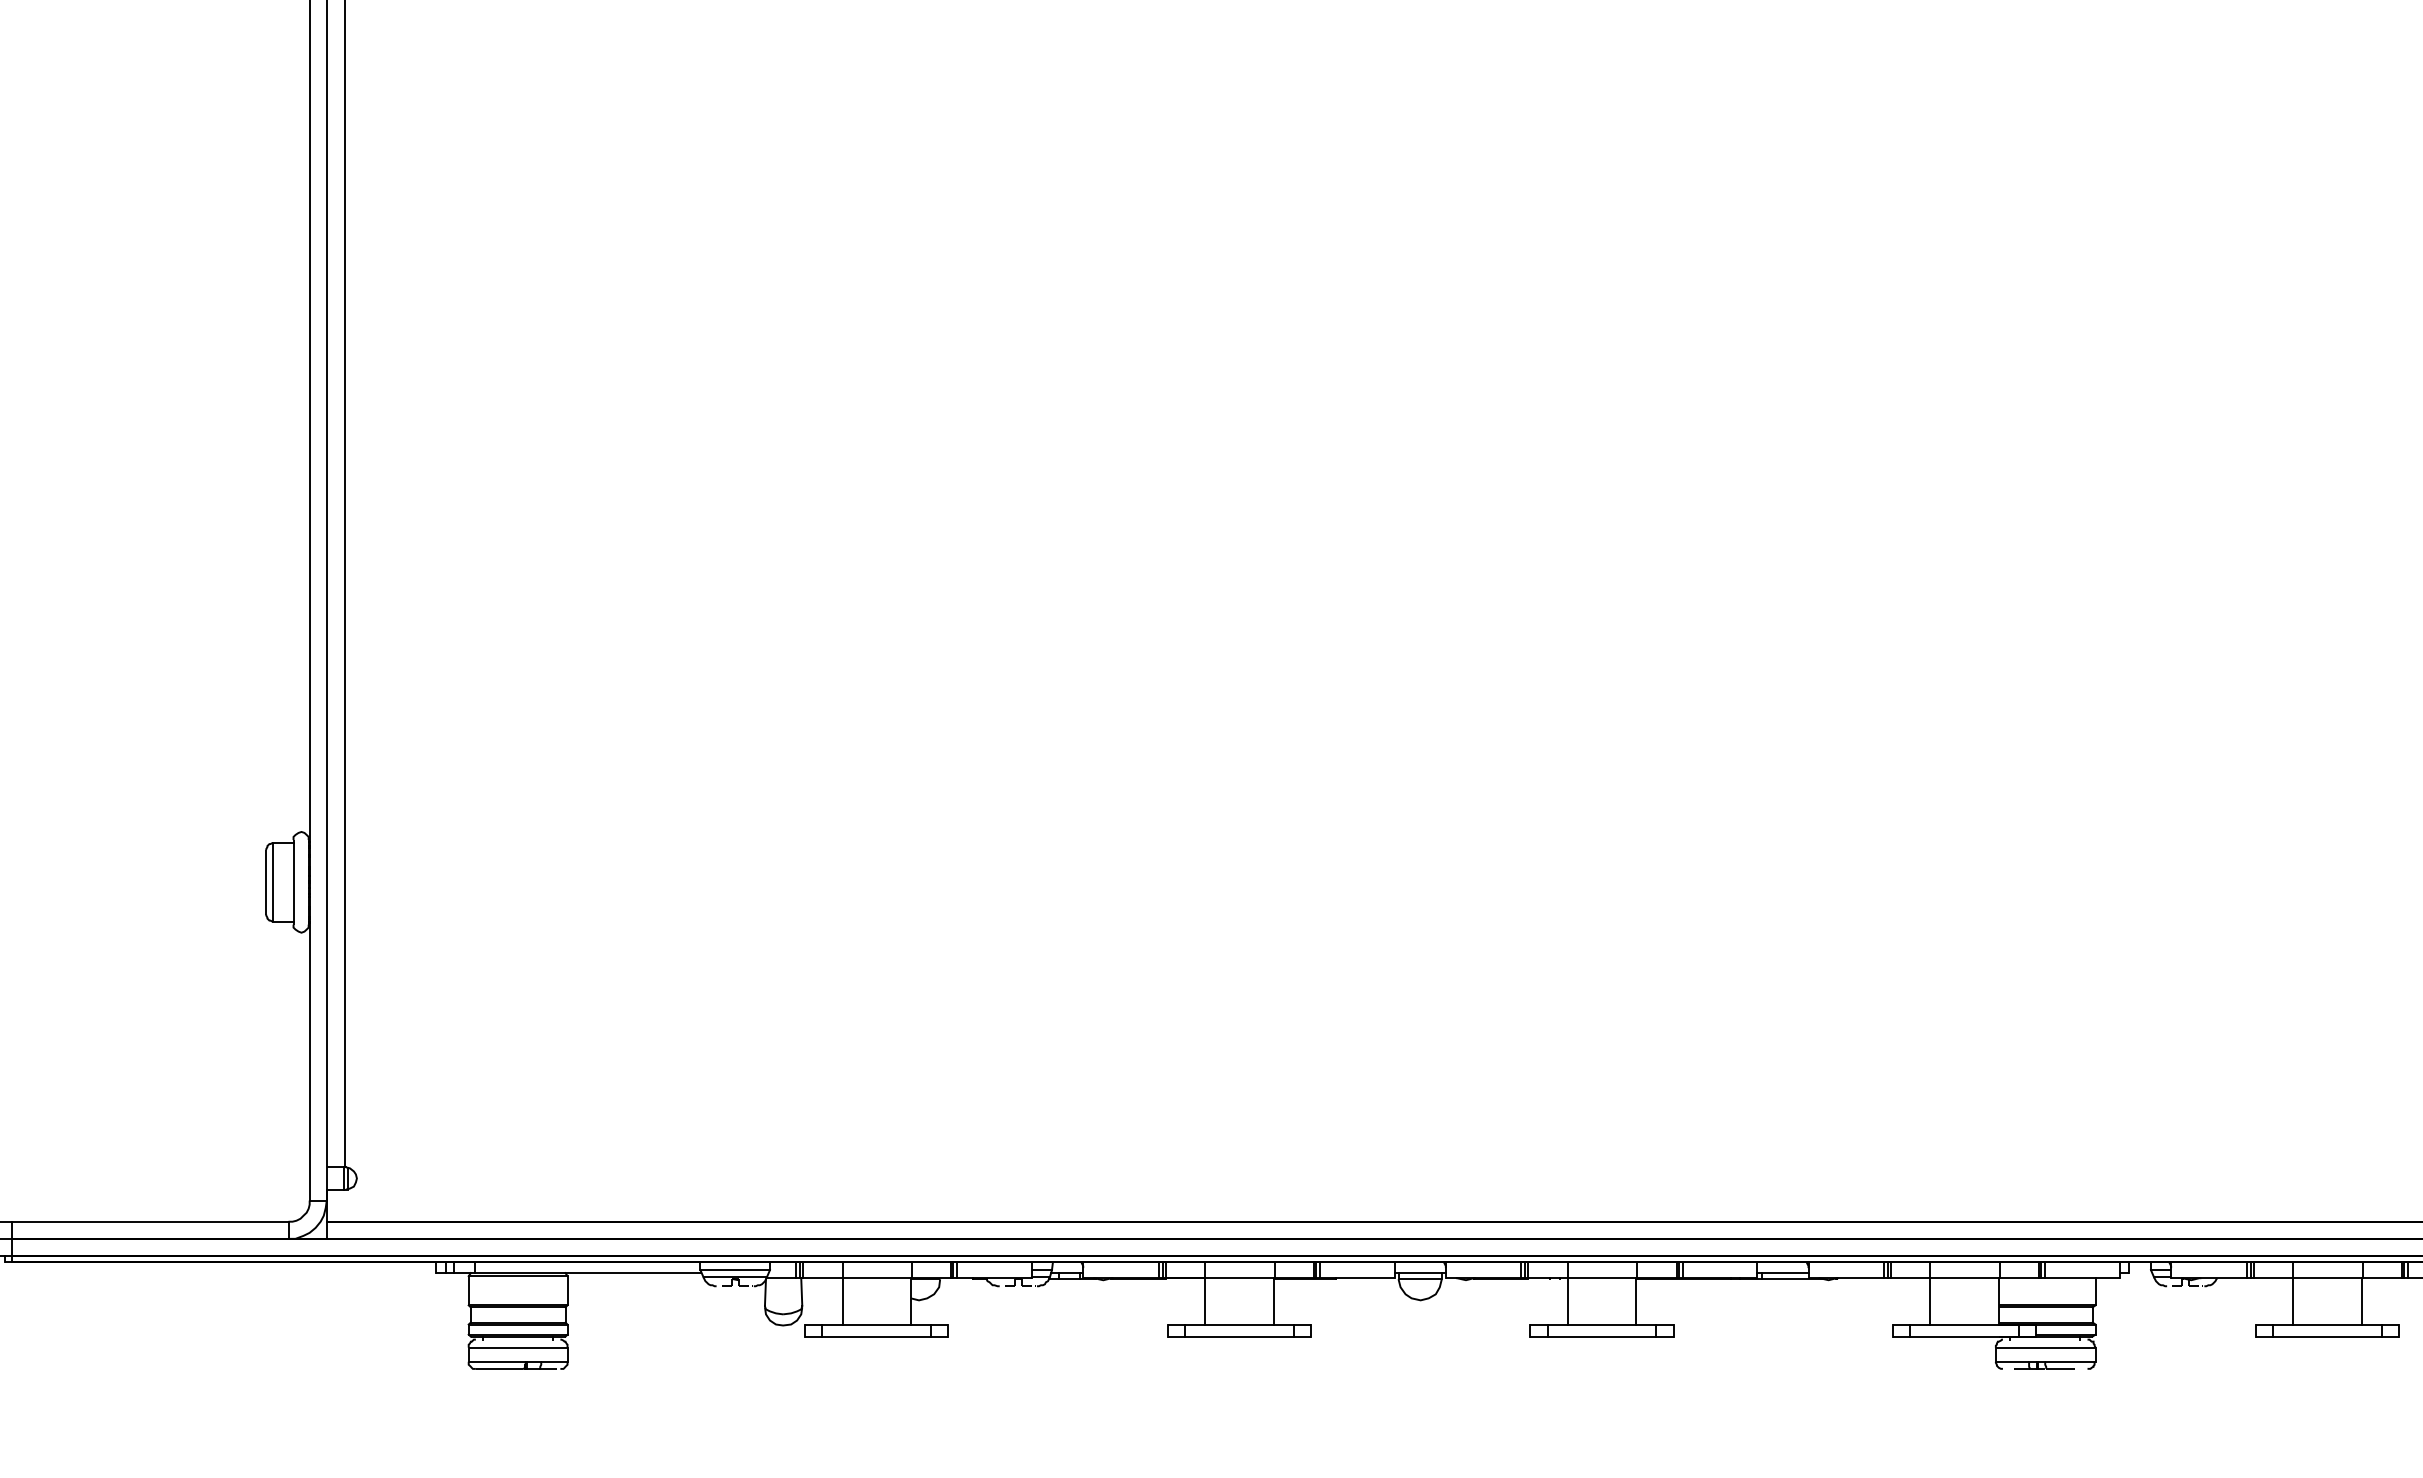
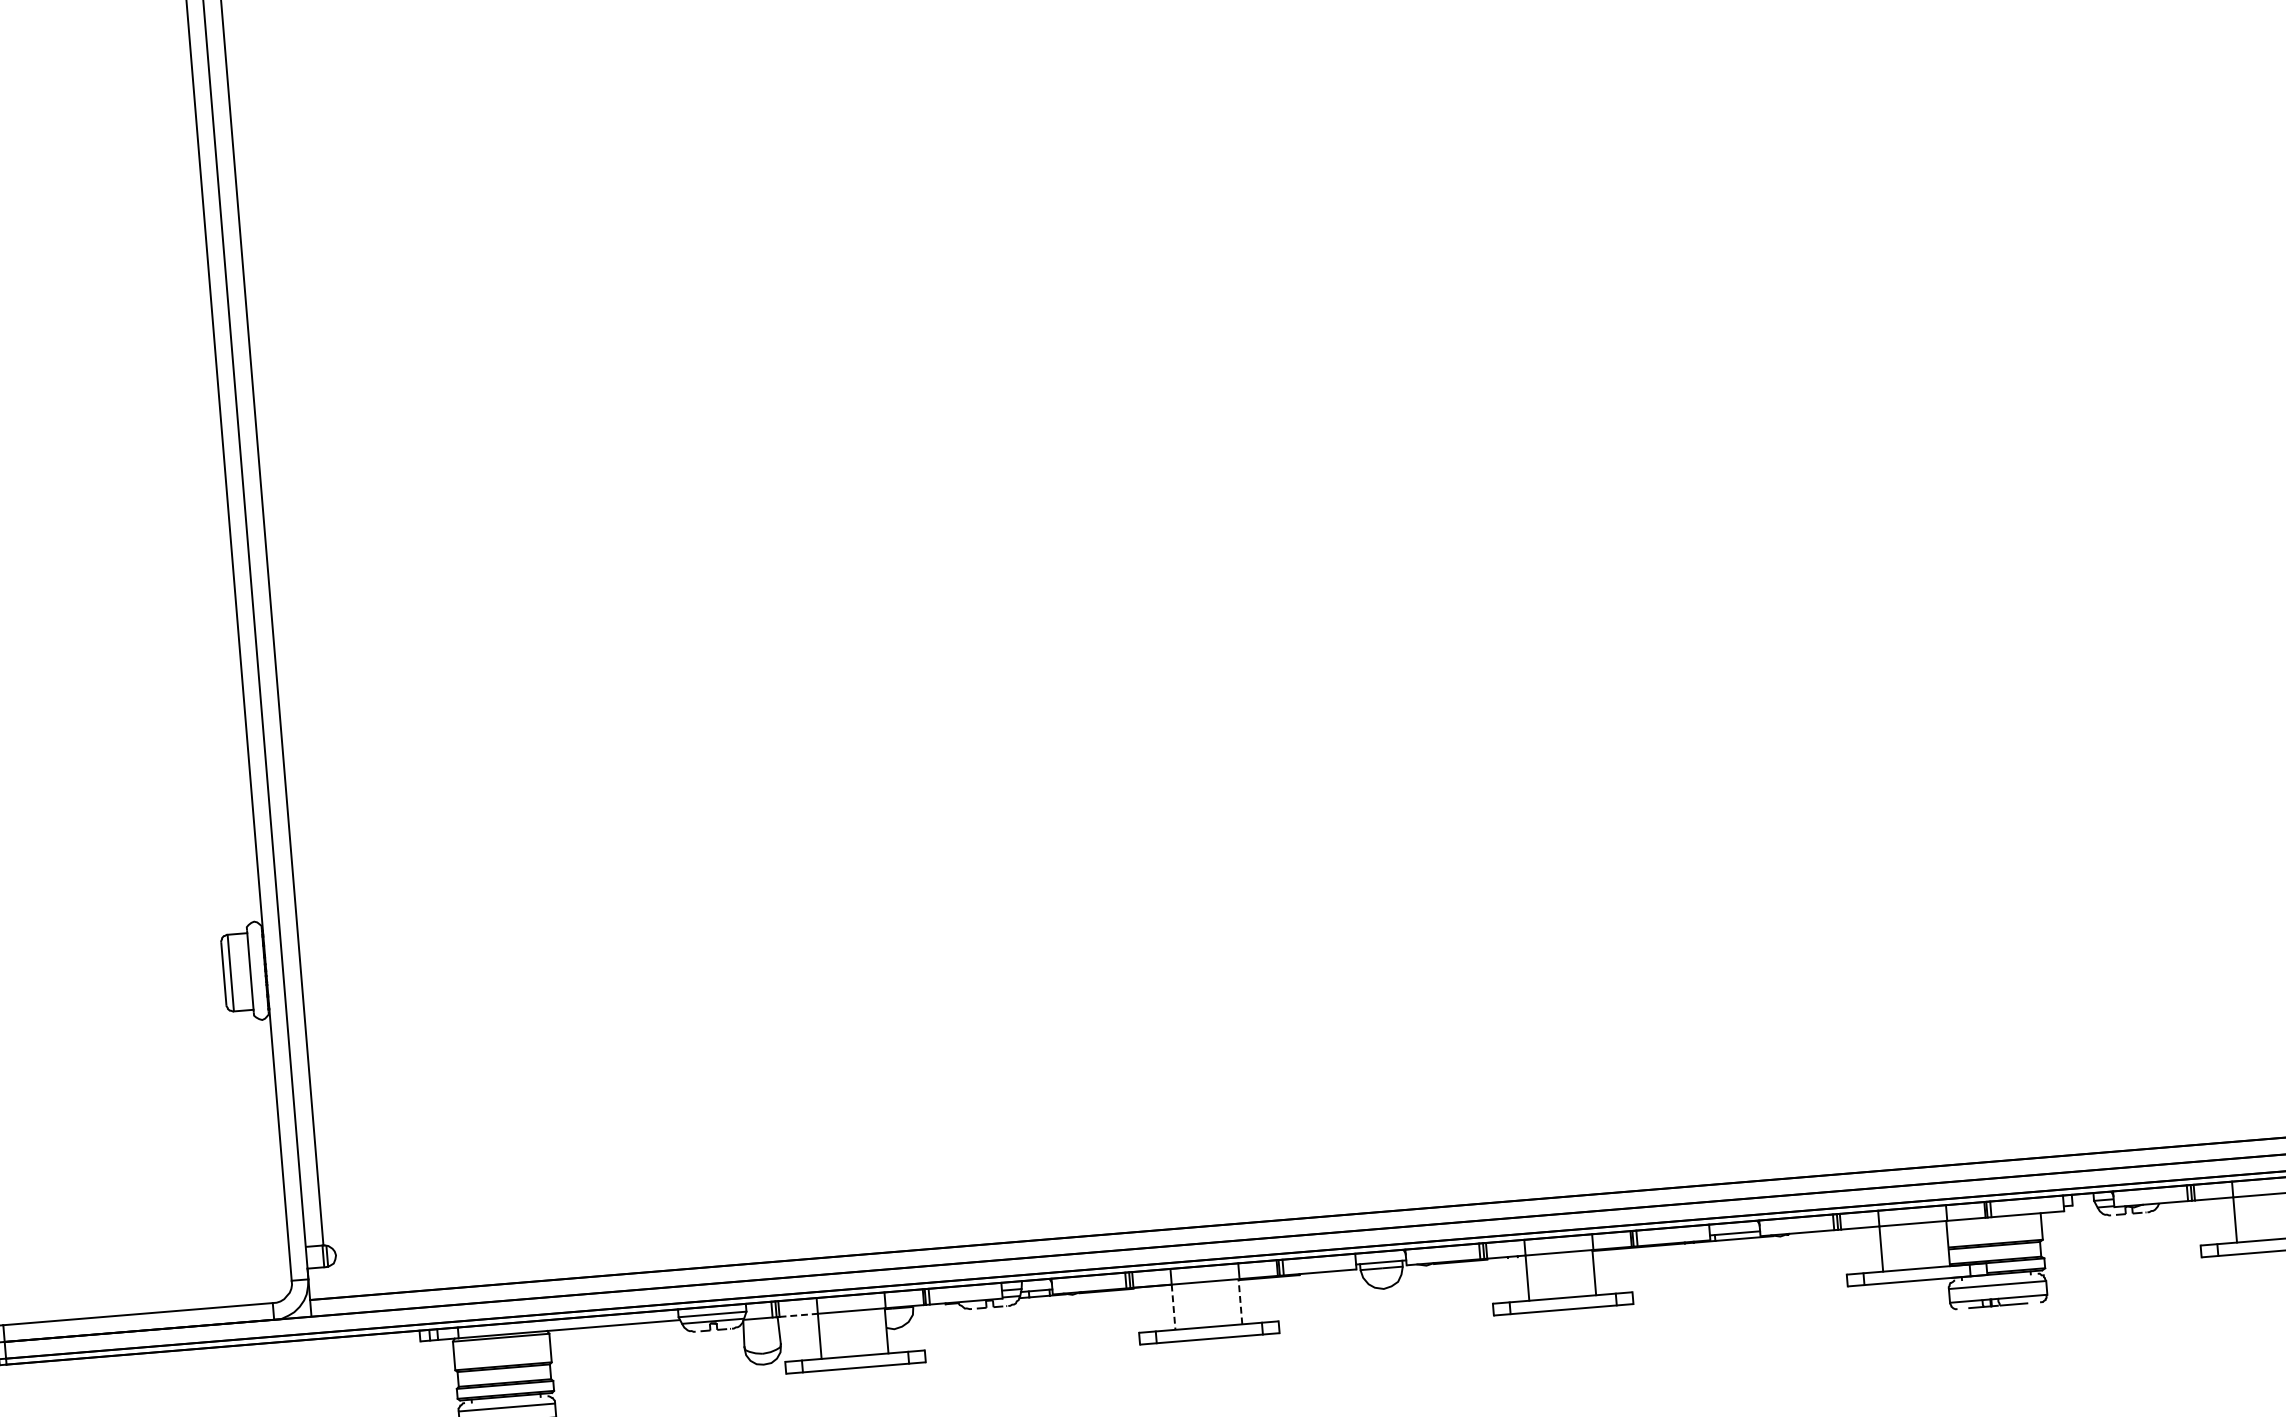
line: (822, 1278) -> (798, 1315), solid -> dashed
line: (1273, 1300) -> (1240, 1300), solid -> dashed
line: (1205, 1301) -> (1173, 1307), solid -> dashed

